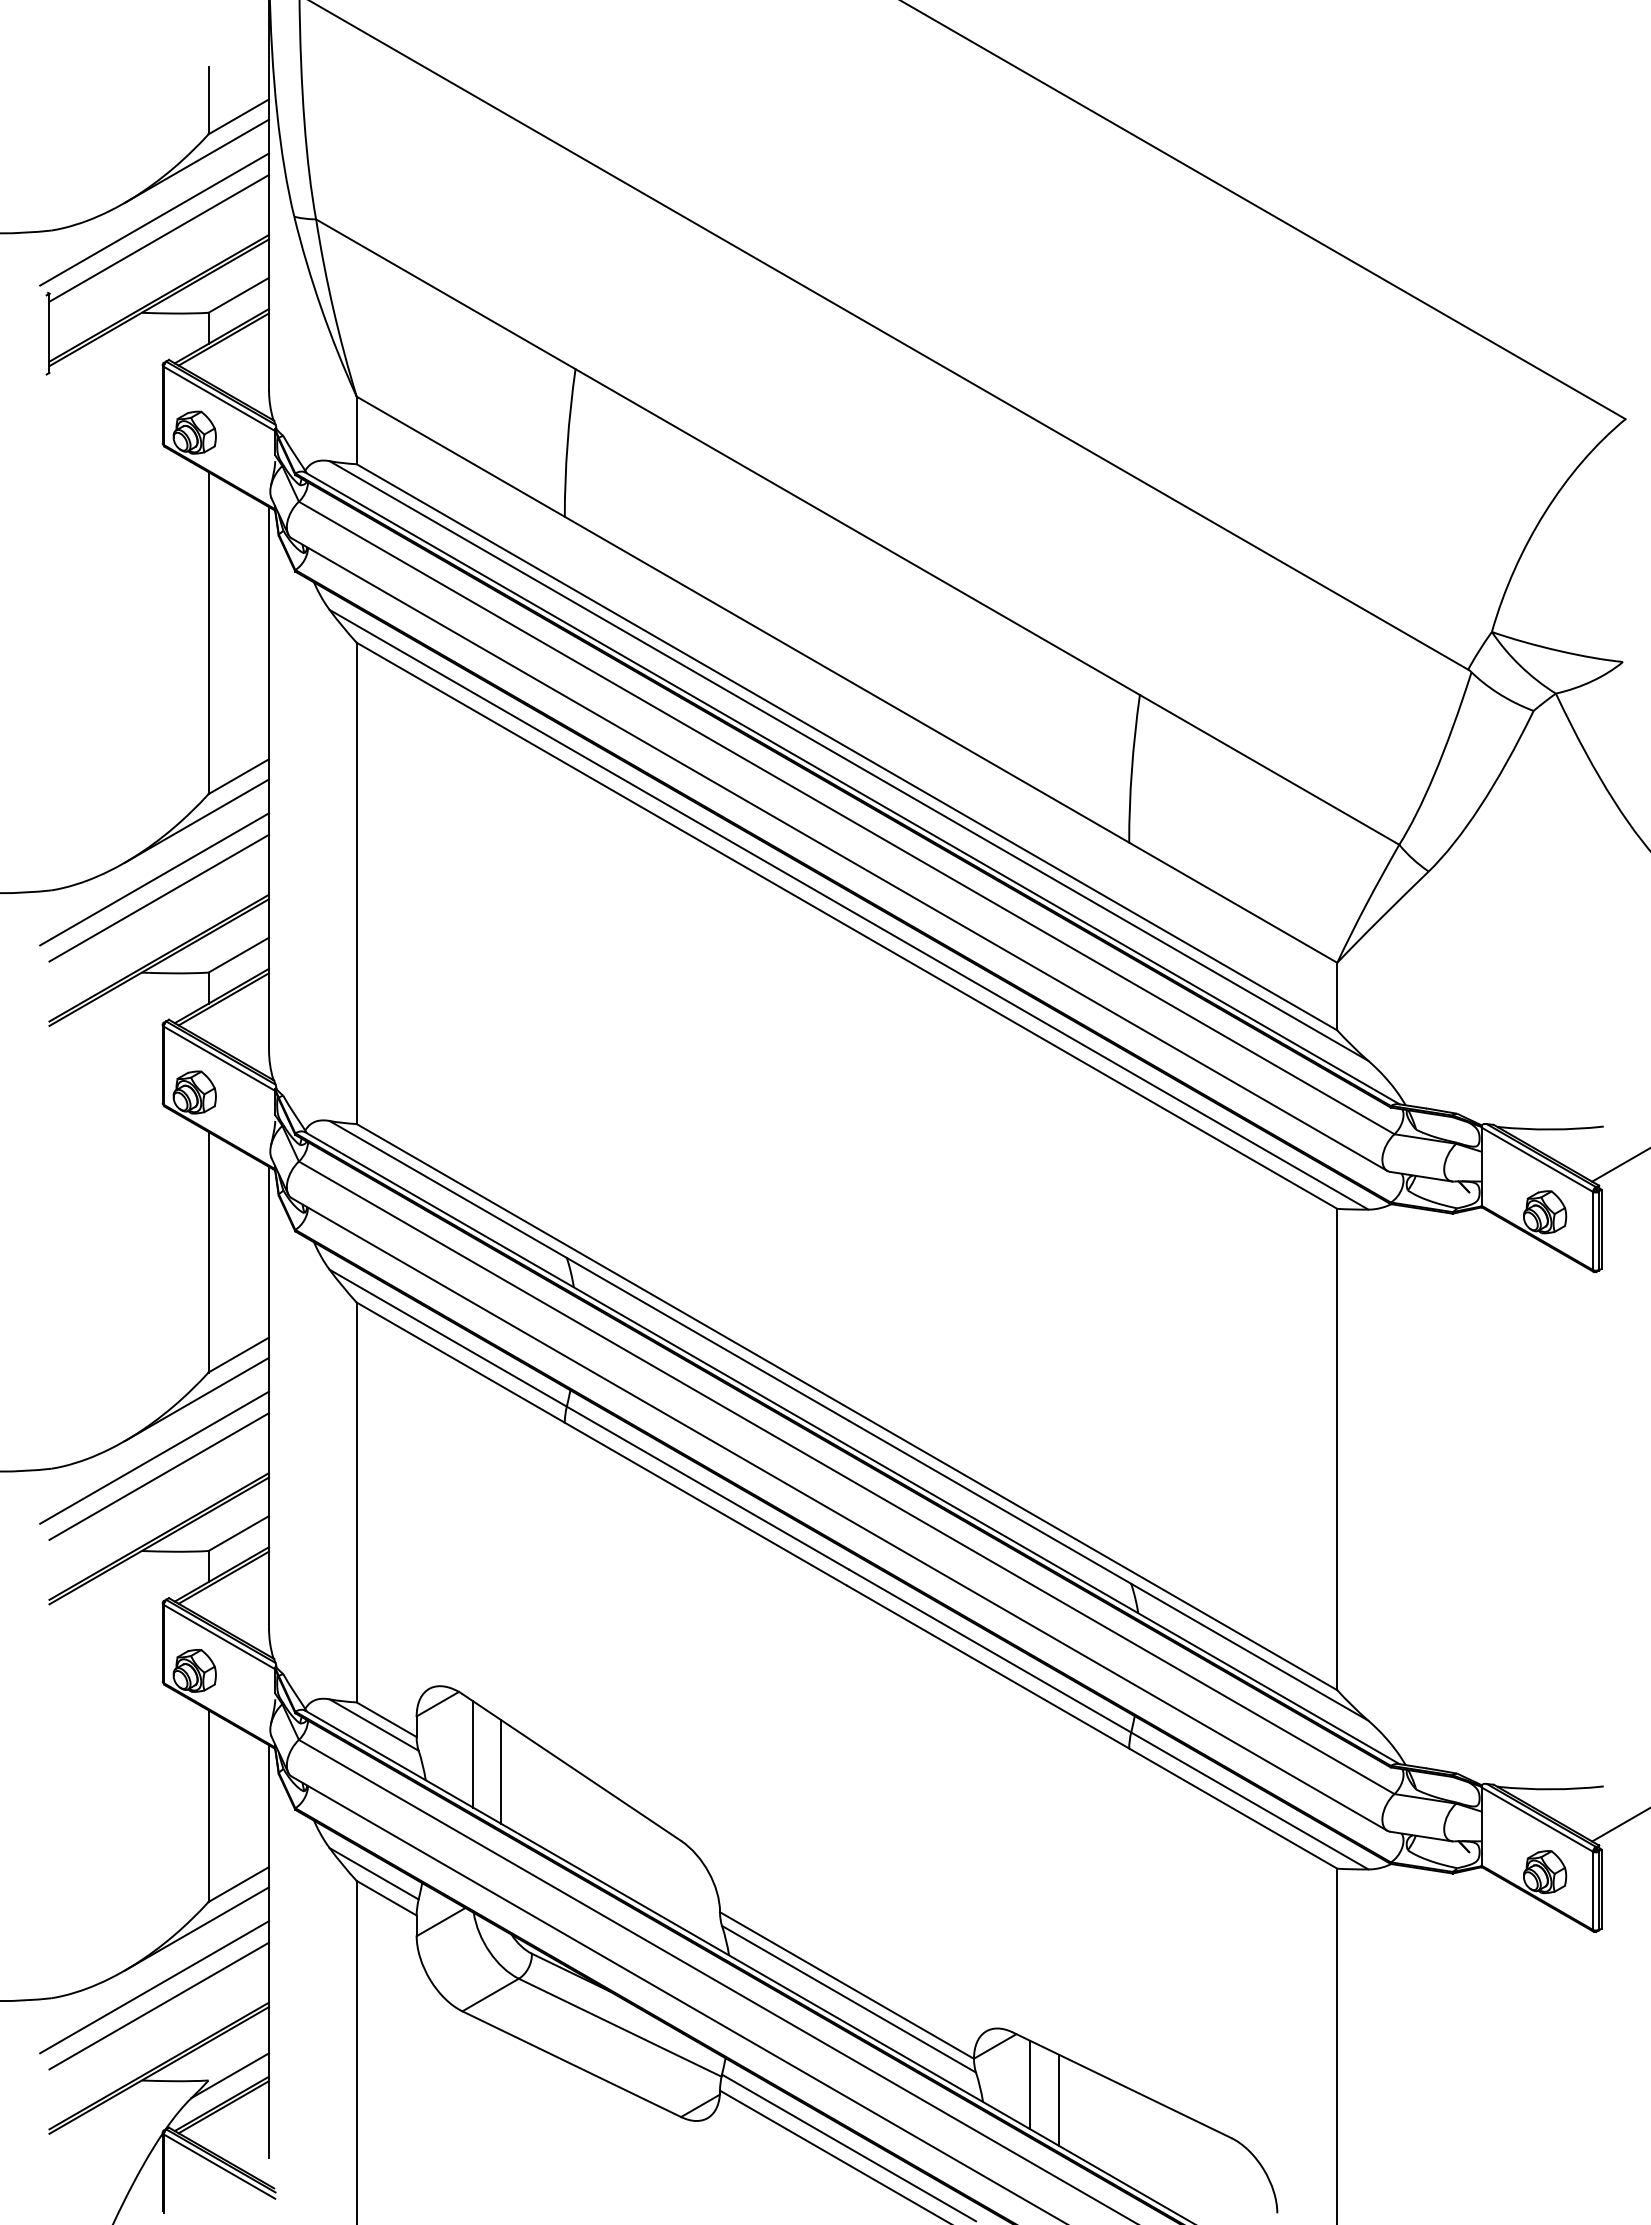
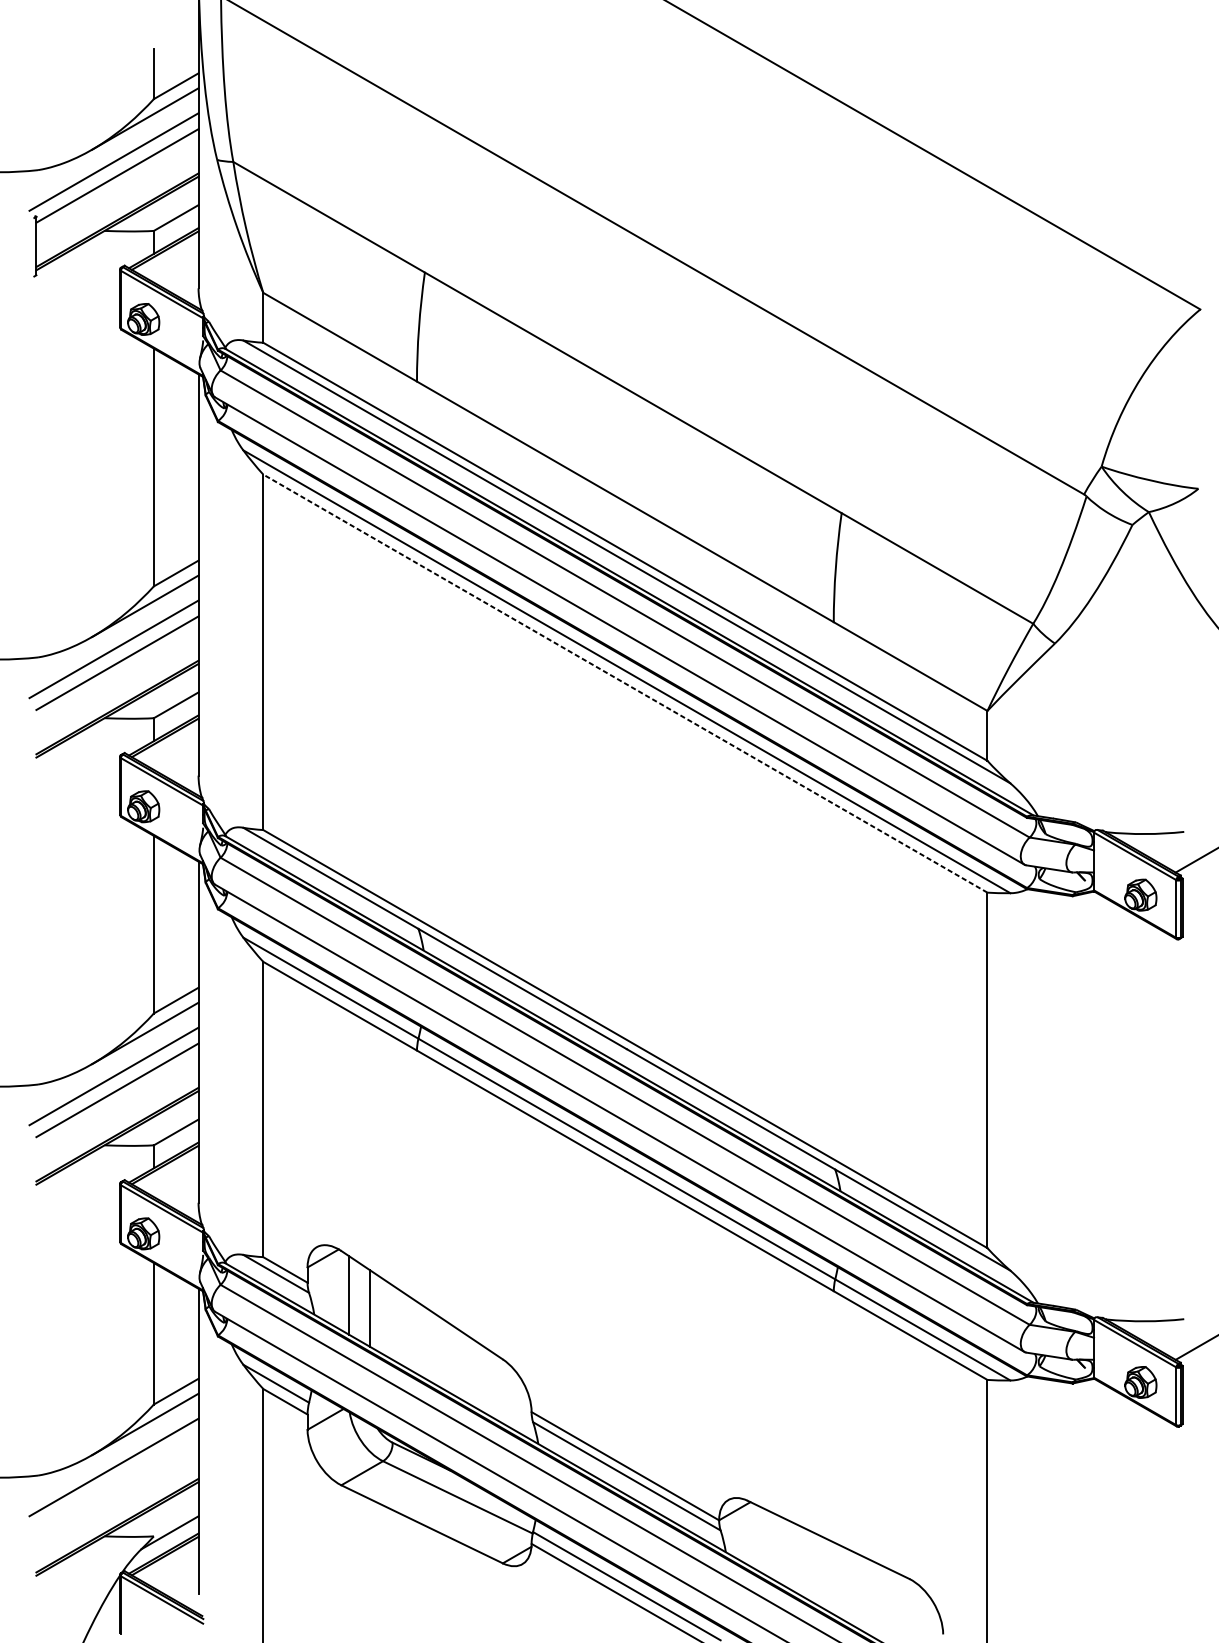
line: (846, 925) -> (625, 683), solid -> dashed
line: (159, 2005) -> (117, 1480), removed
line: (1030, 2084) -> (760, 1539), removed
line: (1058, 2099) -> (781, 1550), removed

